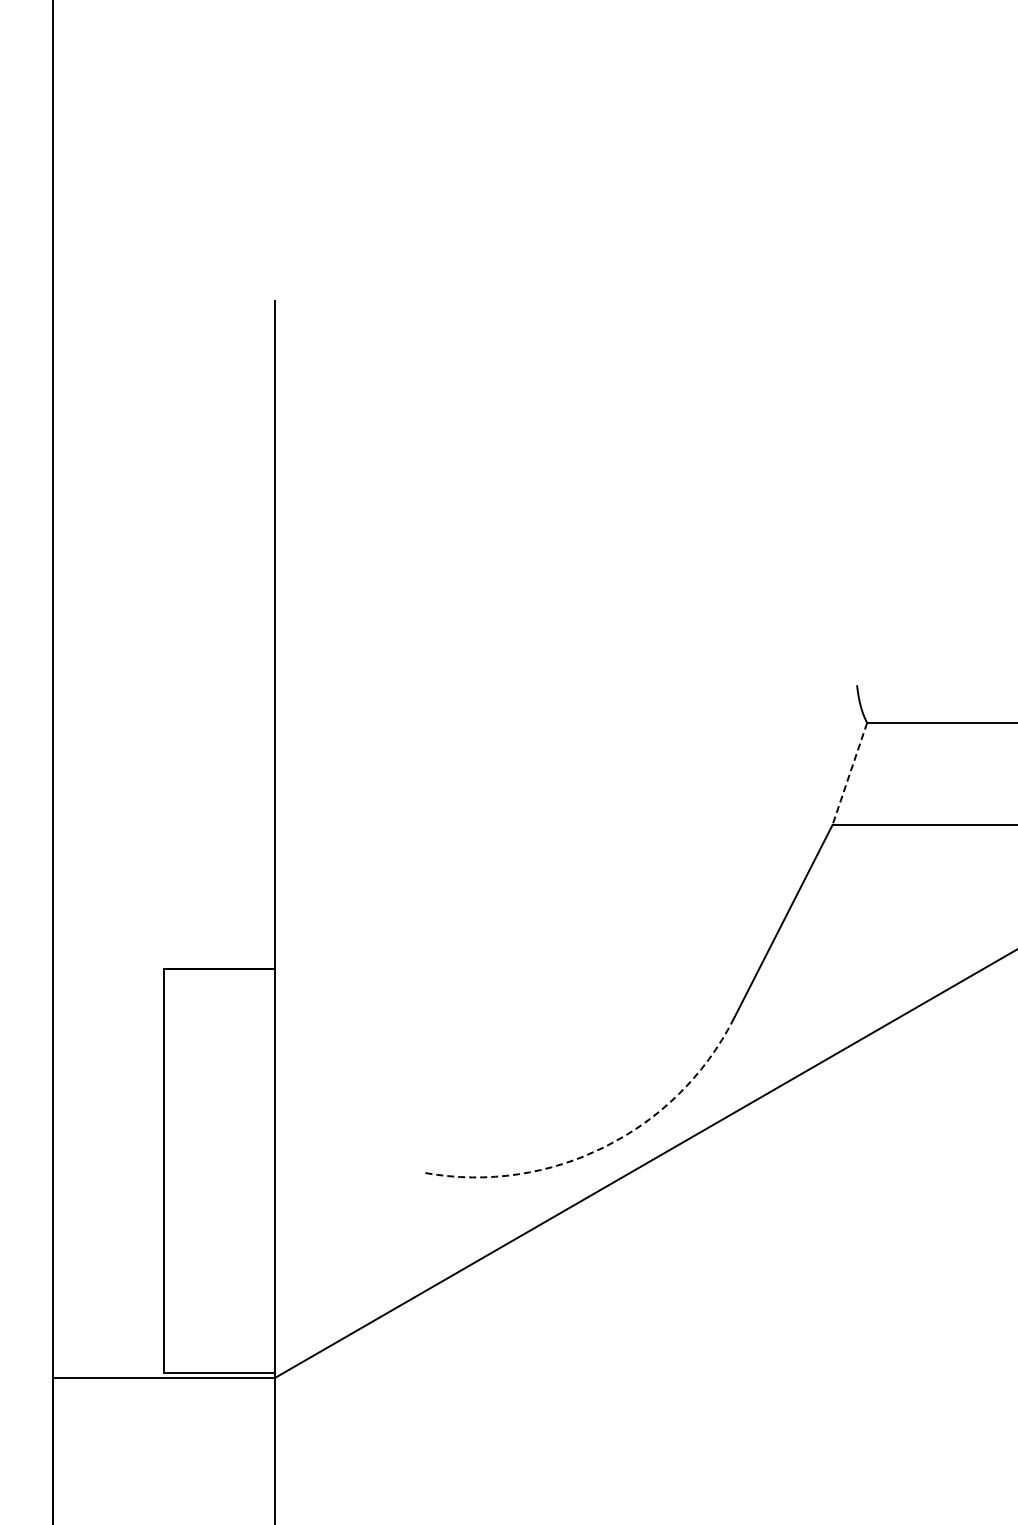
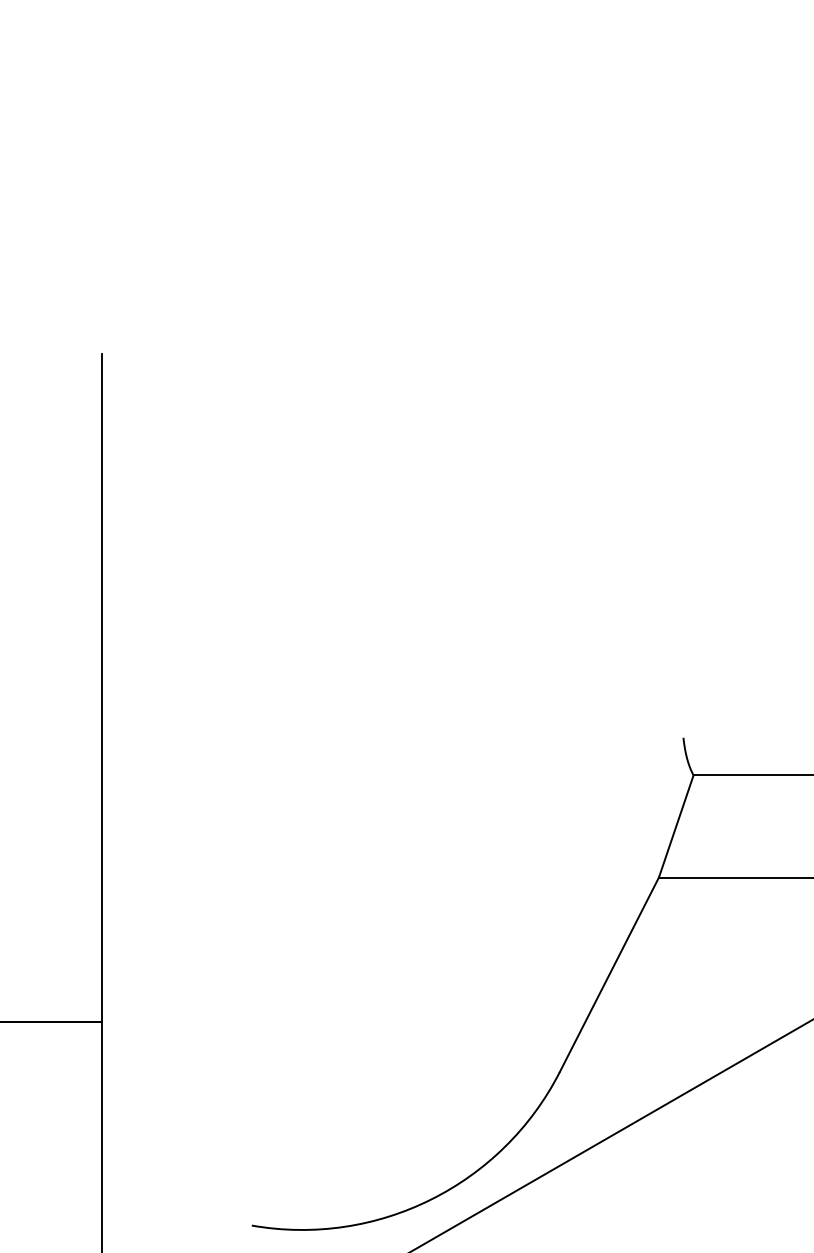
line: (849, 773) -> (675, 826), dashed -> solid
arc: (604, 1147) -> (430, 1200), dashed -> solid

